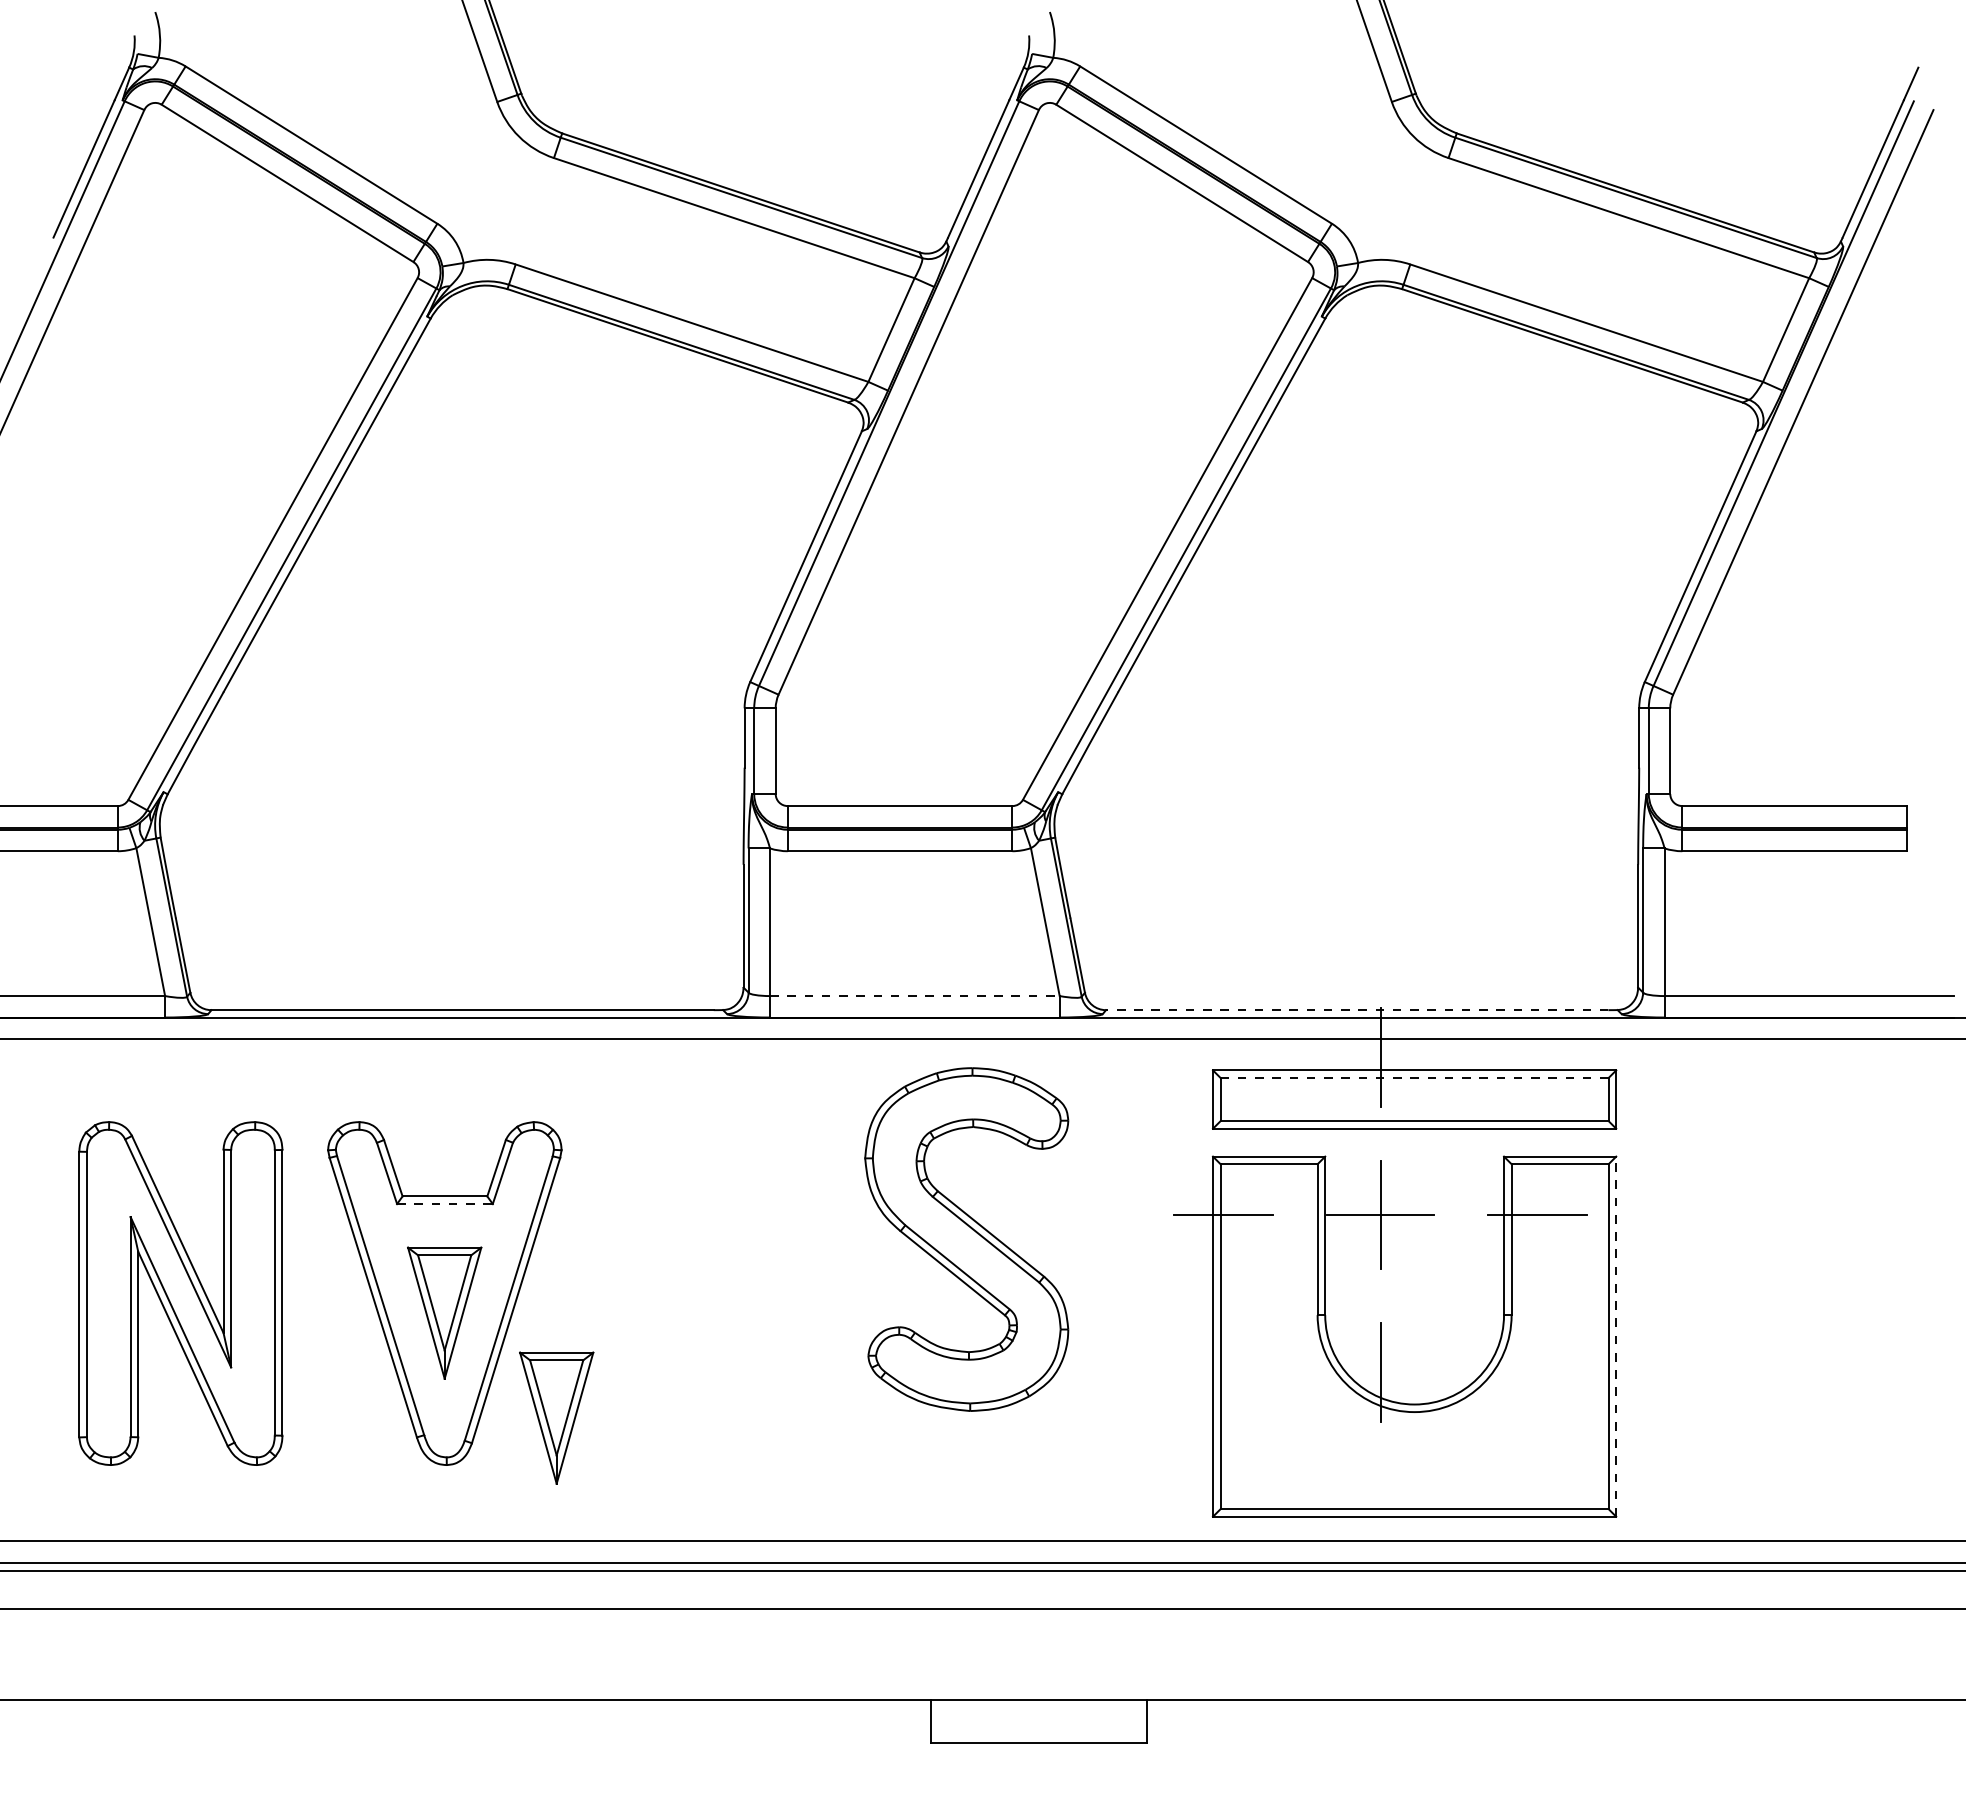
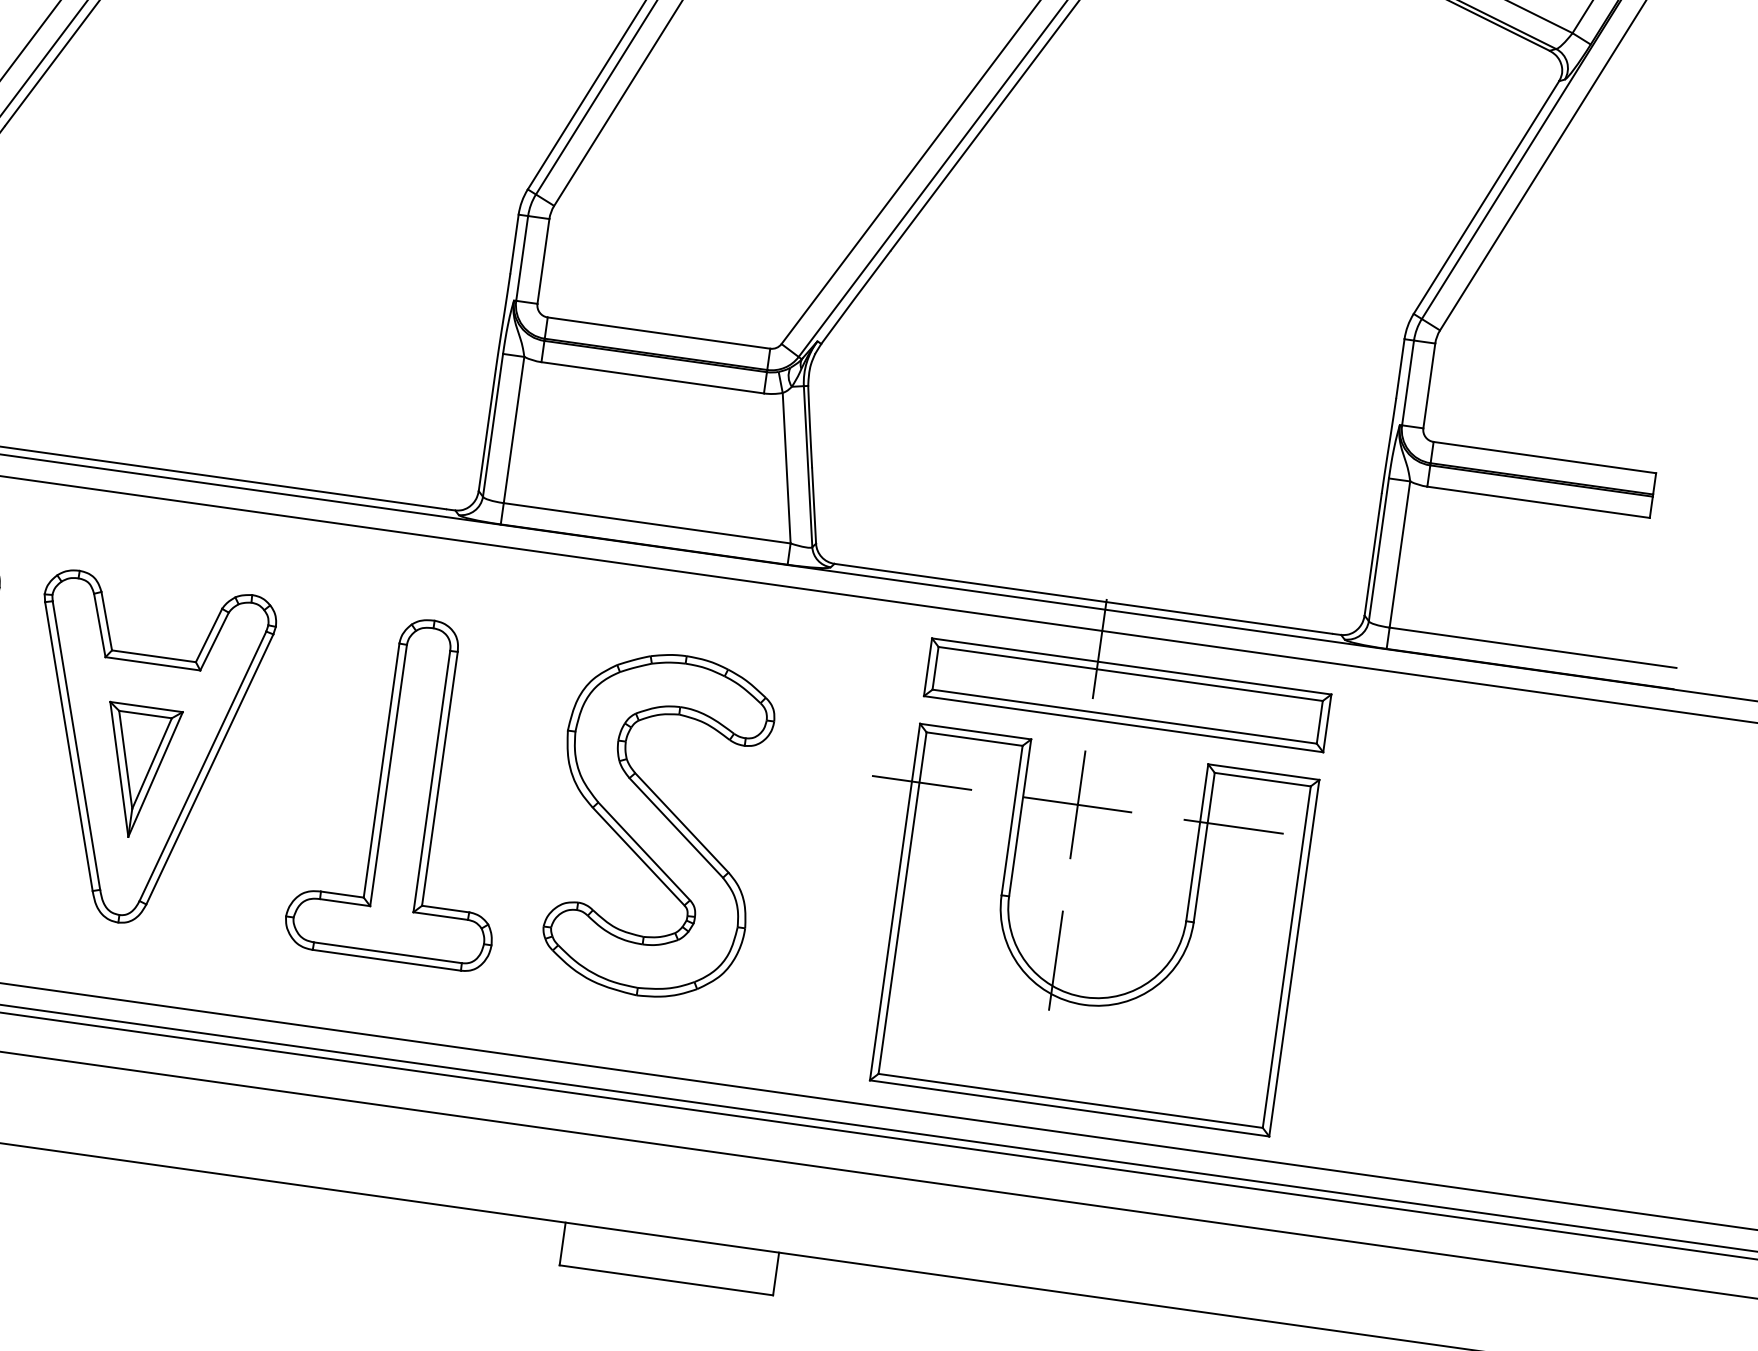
line: (914, 996) -> (646, 523), dashed -> solid
line: (1356, 1010) -> (1082, 599), dashed -> solid
line: (1414, 1078) -> (1130, 674), dashed -> solid
line: (444, 1204) -> (152, 664), dashed -> solid
part: (966, 1239) -> (656, 825), moved
part: (715, 1293) -> (408, 790), added
line: (1616, 1336) -> (1294, 958), dashed -> solid
part: (556, 1417) -> (233, 890), removed

